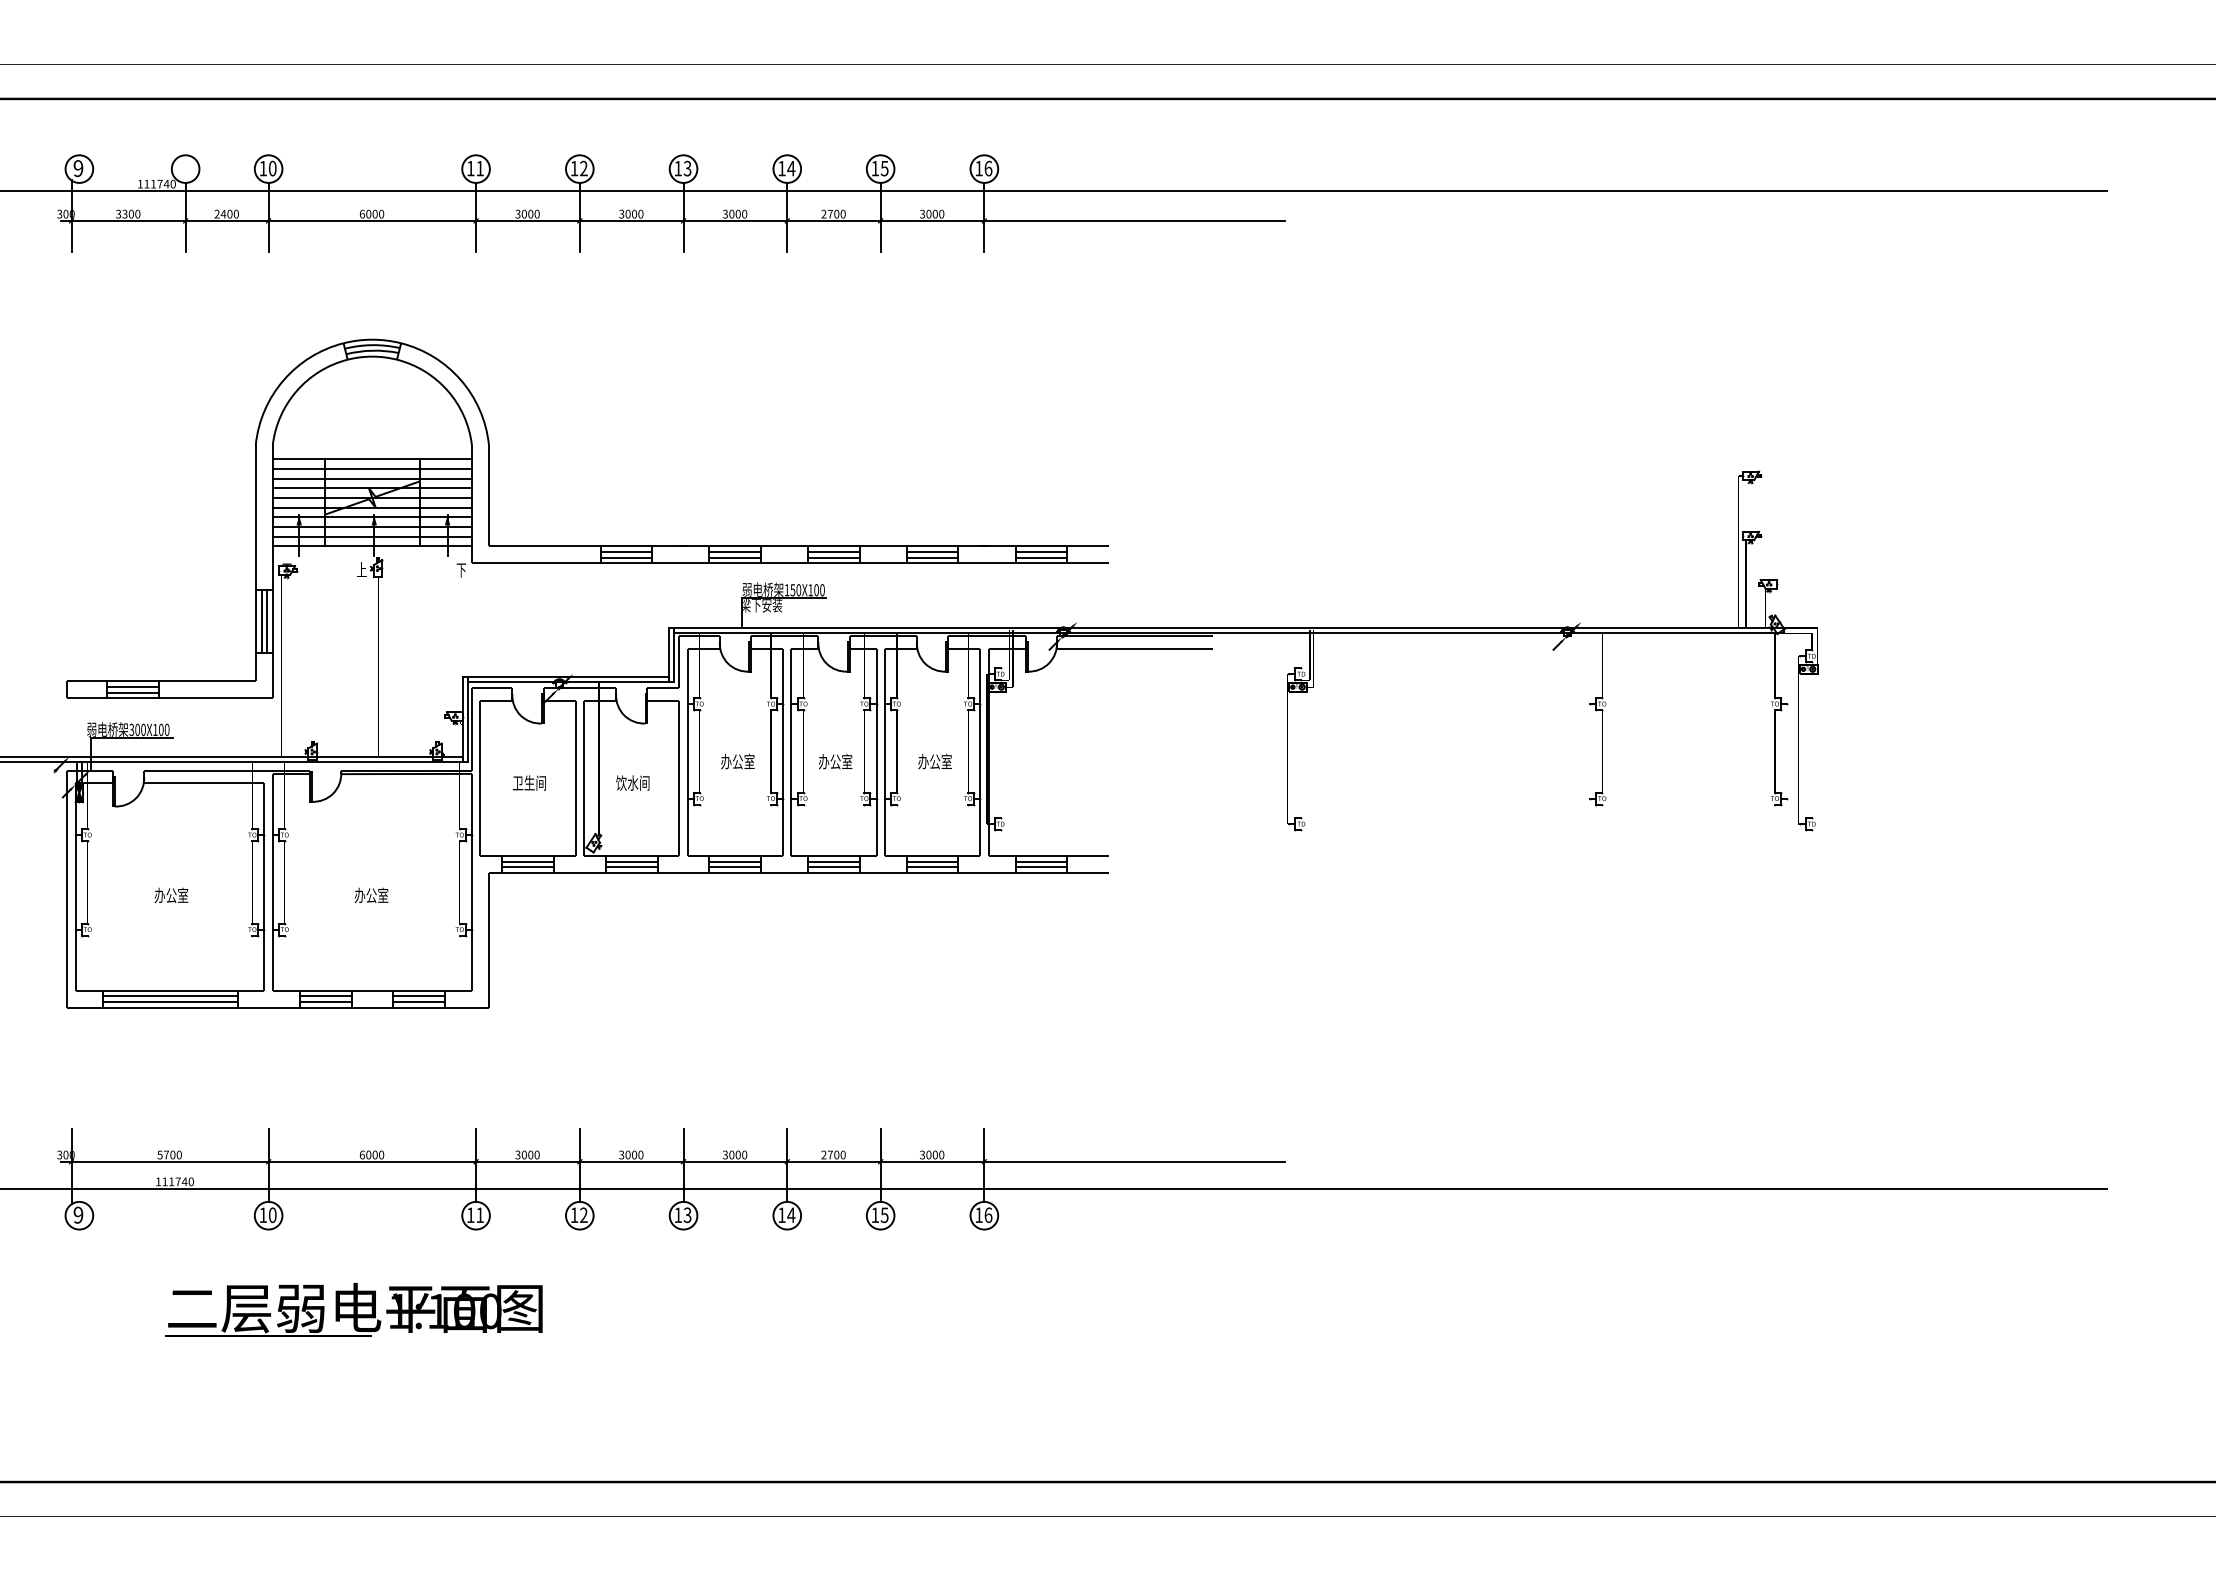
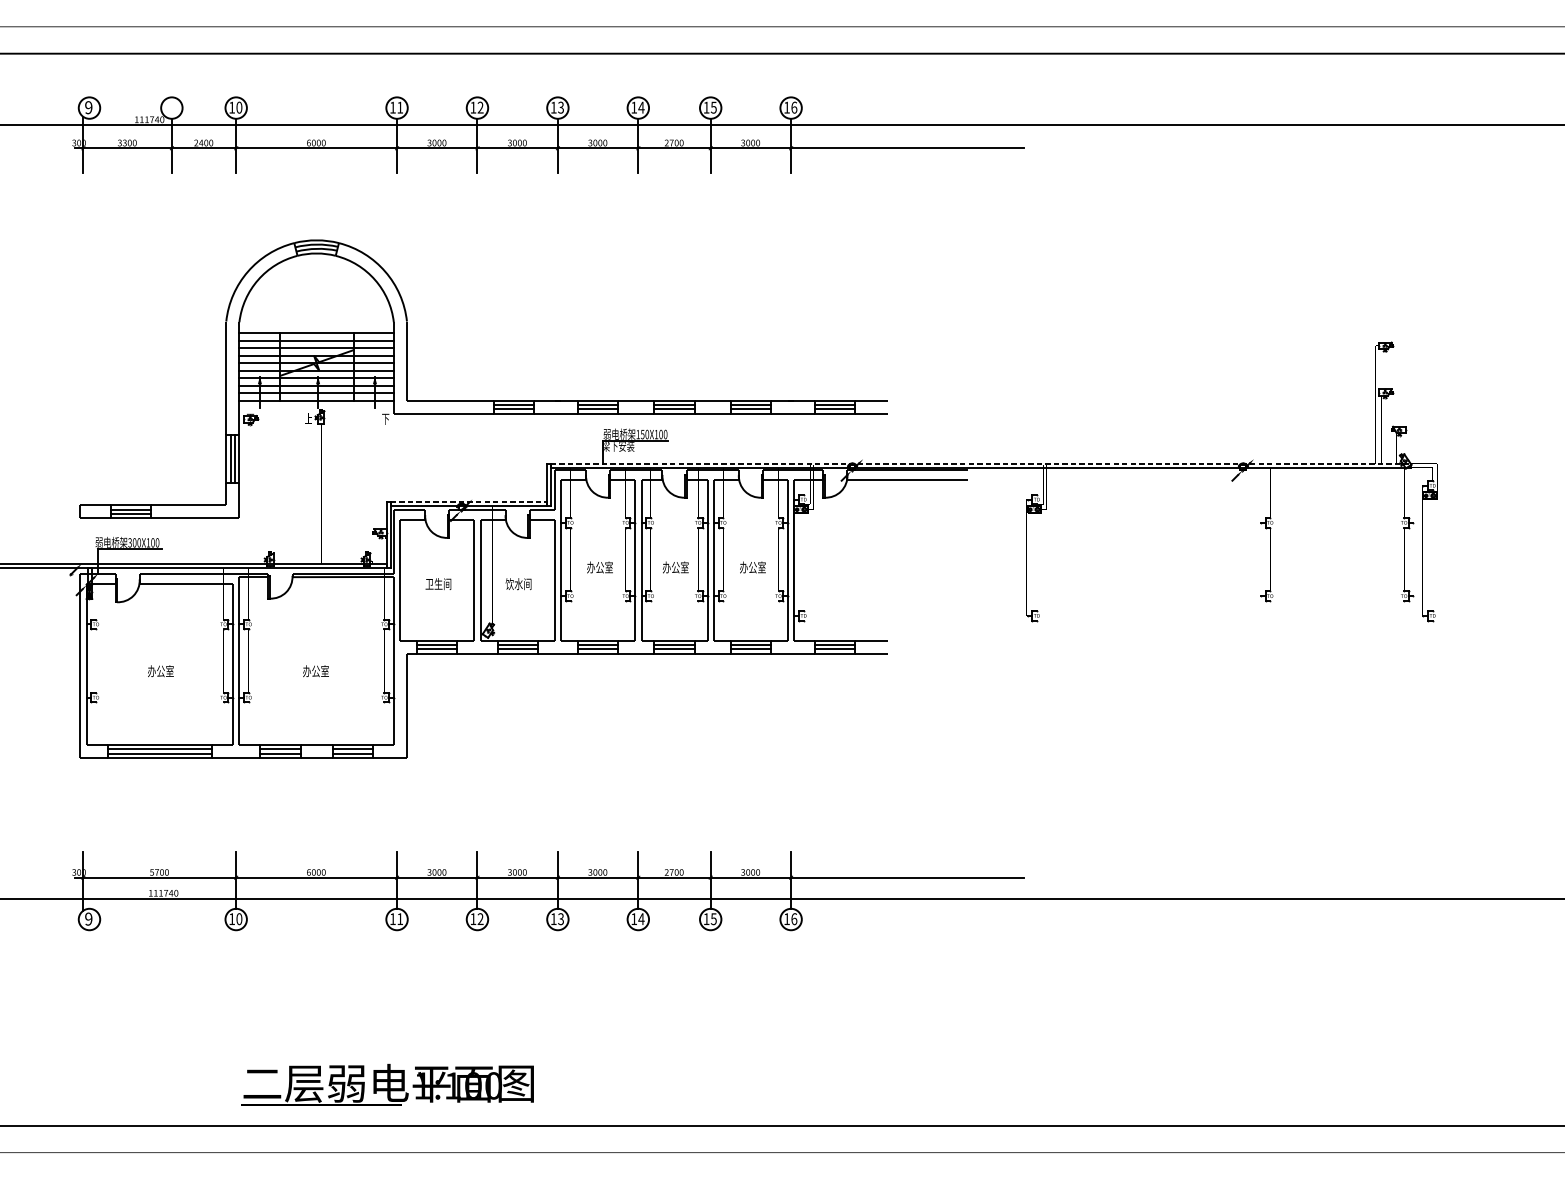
line: (1229, 628) -> (981, 464), solid -> dashed
line: (568, 677) -> (468, 502), solid -> dashed
text: (353, 1309) -> (387, 1084), moved

